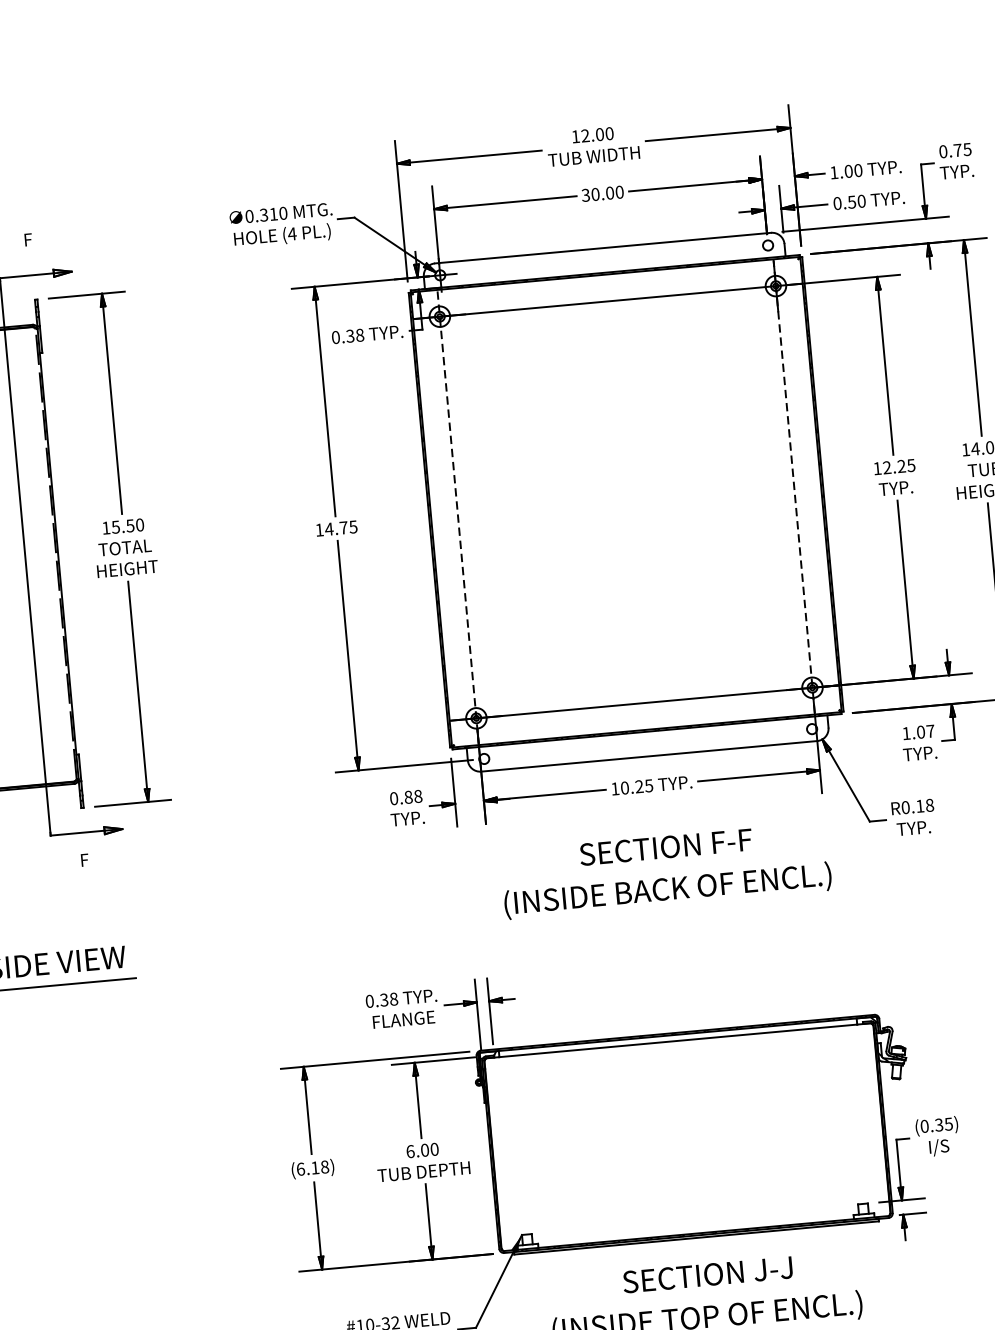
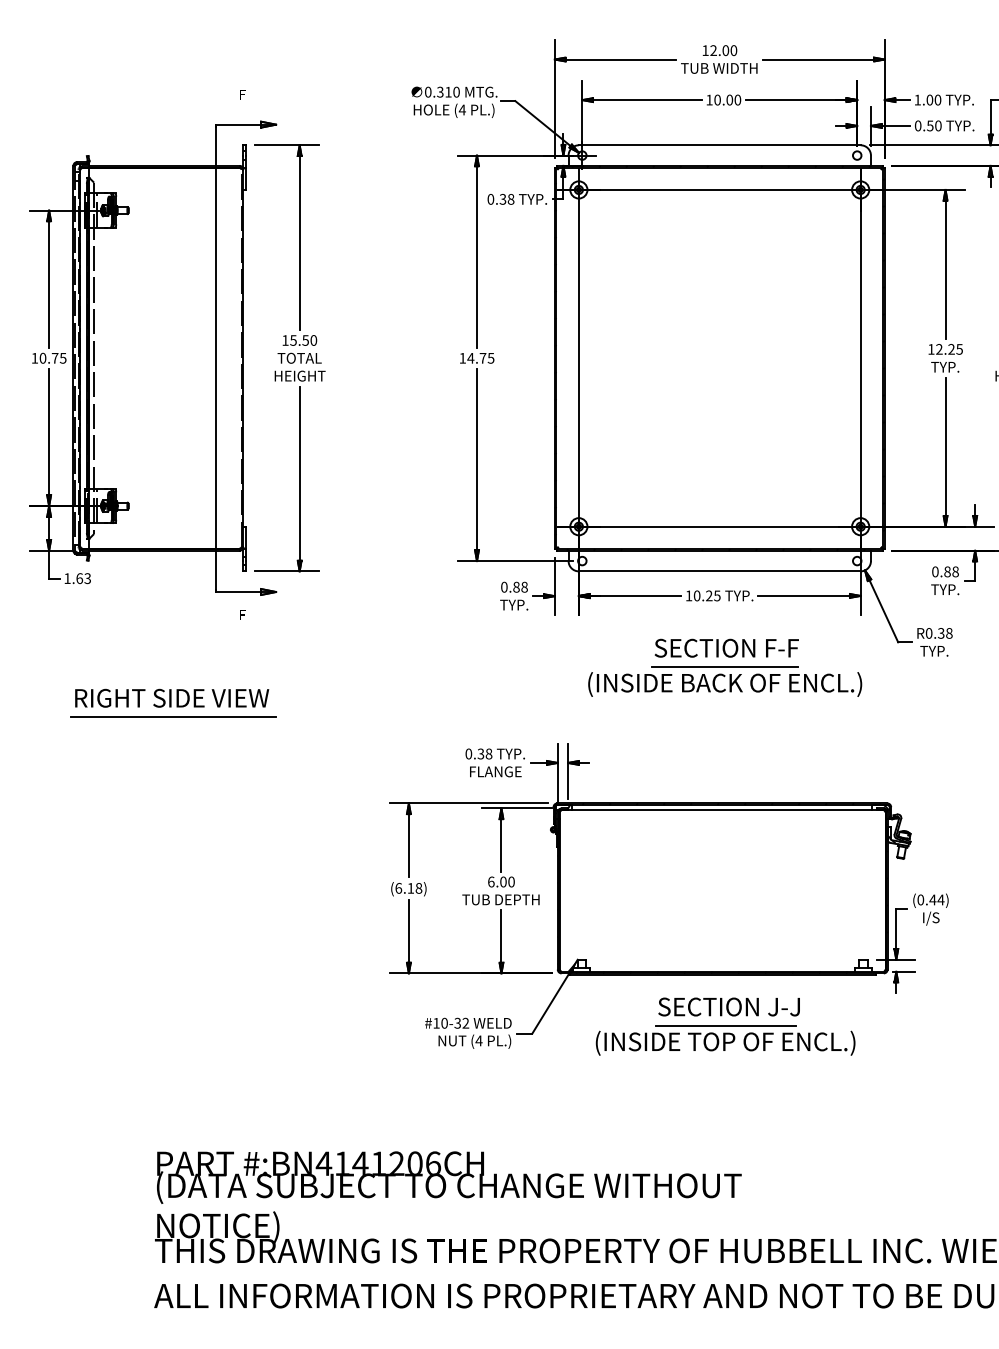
text: (585, 194) -> (709, 99), 30.00 -> 10.00
line: (794, 487) -> (860, 358), dashed -> solid
line: (457, 517) -> (578, 358), dashed -> solid
text: (918, 731) -> (945, 571), 1.07 -> 0.88
text: (920, 806) -> (941, 633), R0.18 -> R0.38
line: (665, 869) -> (724, 666), added
text: (943, 1124) -> (936, 899), (0.35) -> (0.44)
line: (705, 1297) -> (725, 1025), added

